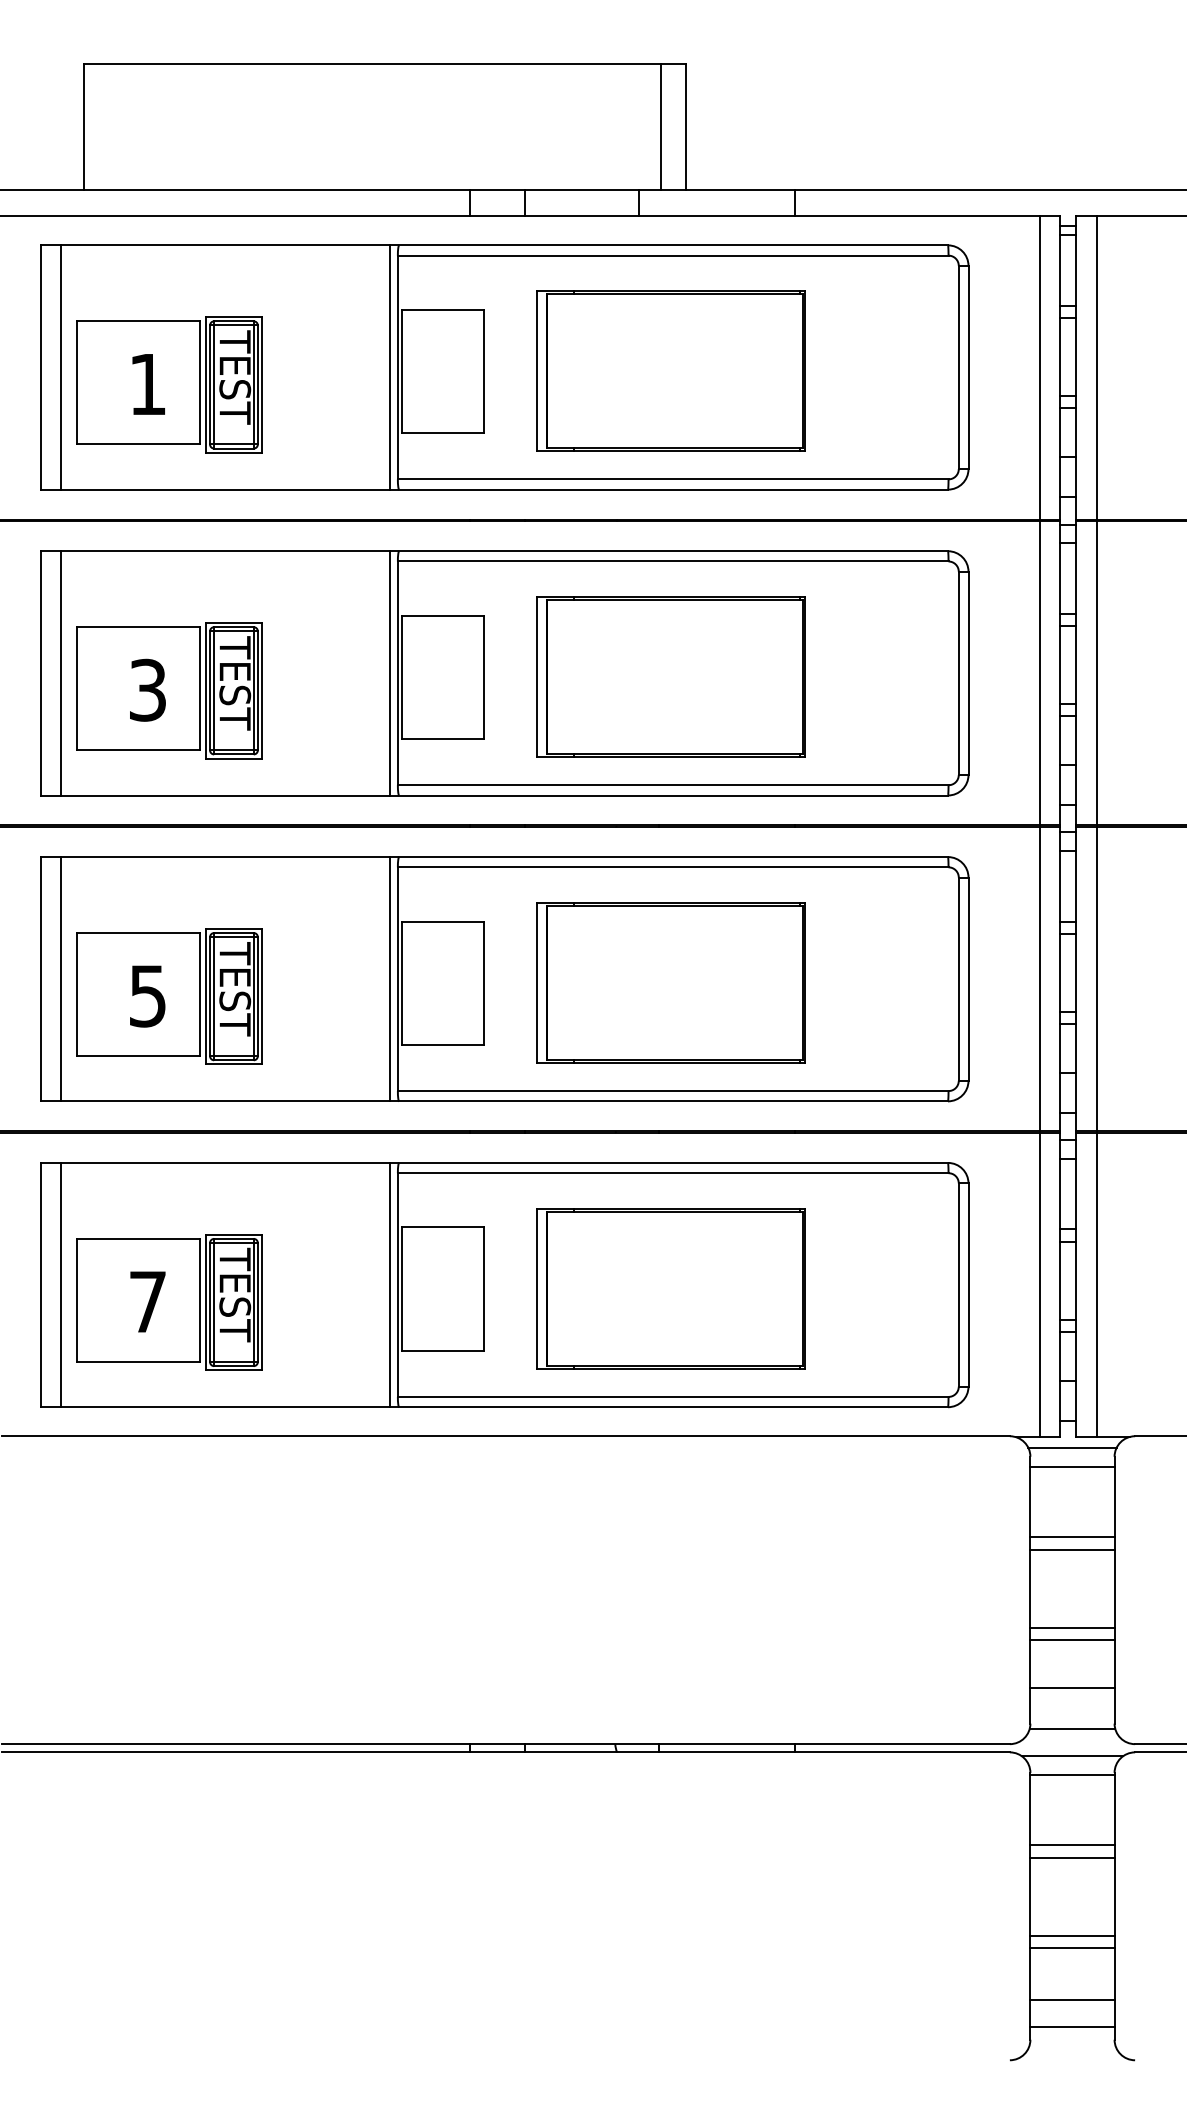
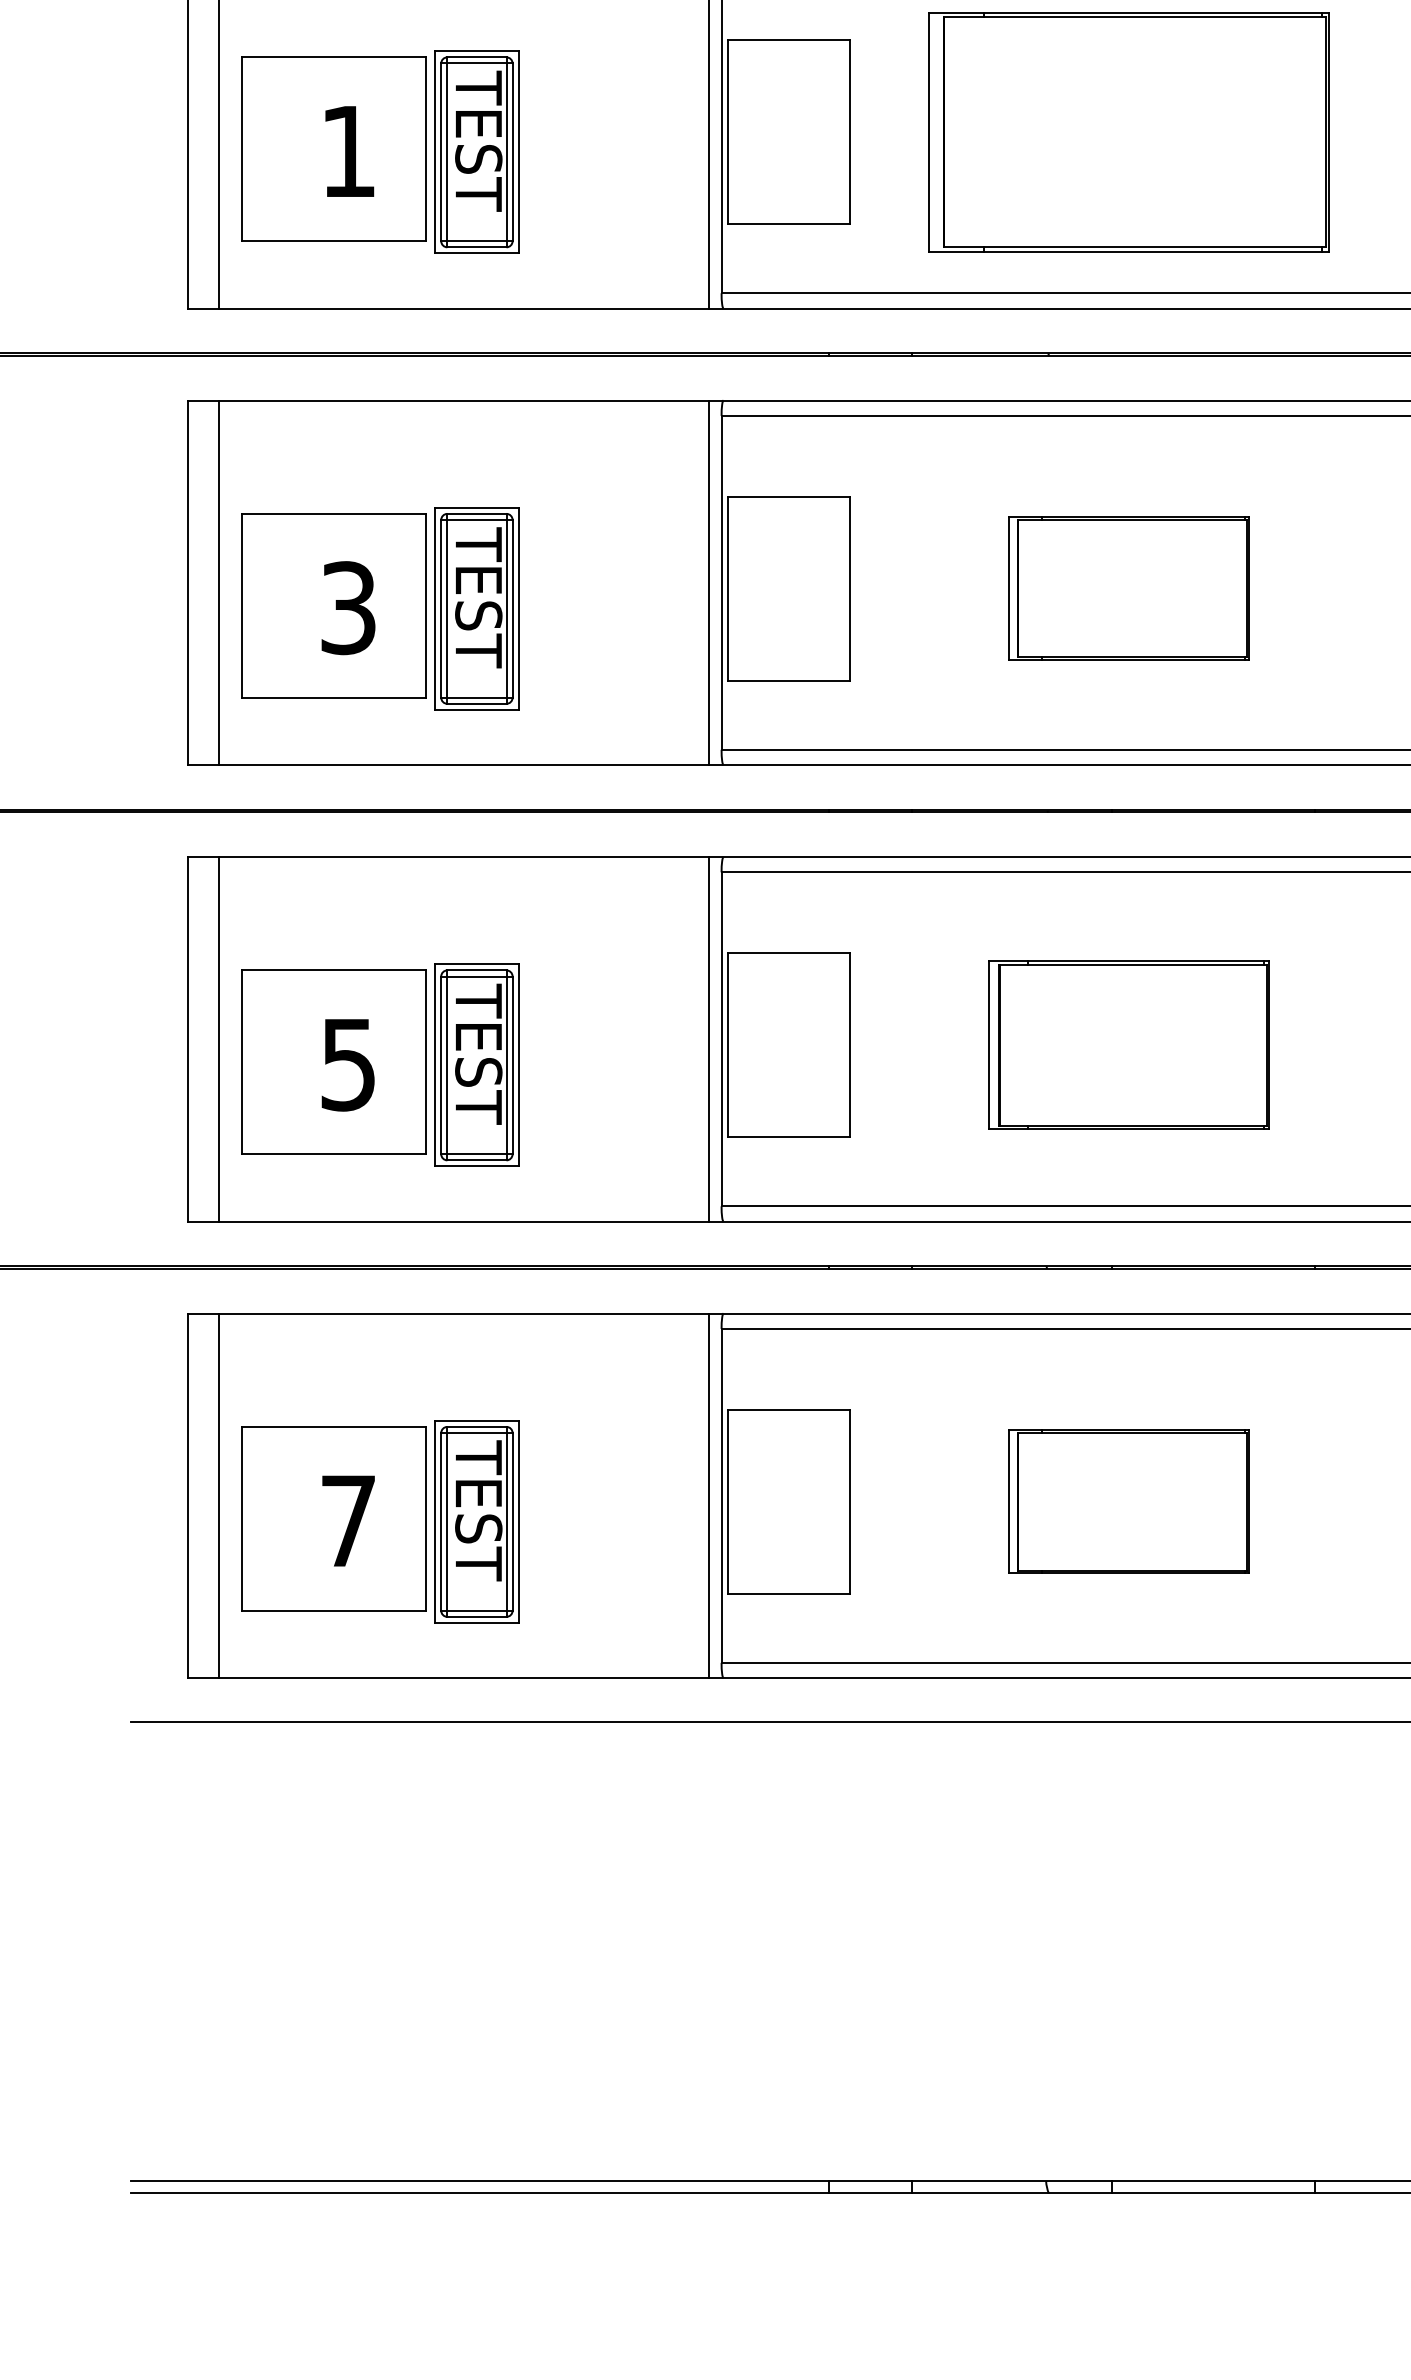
part: (670, 676) -> (1128, 587), size x0.6
part: (670, 982) -> (1128, 1044), size x0.7
part: (670, 1288) -> (1128, 1500), size x0.6

